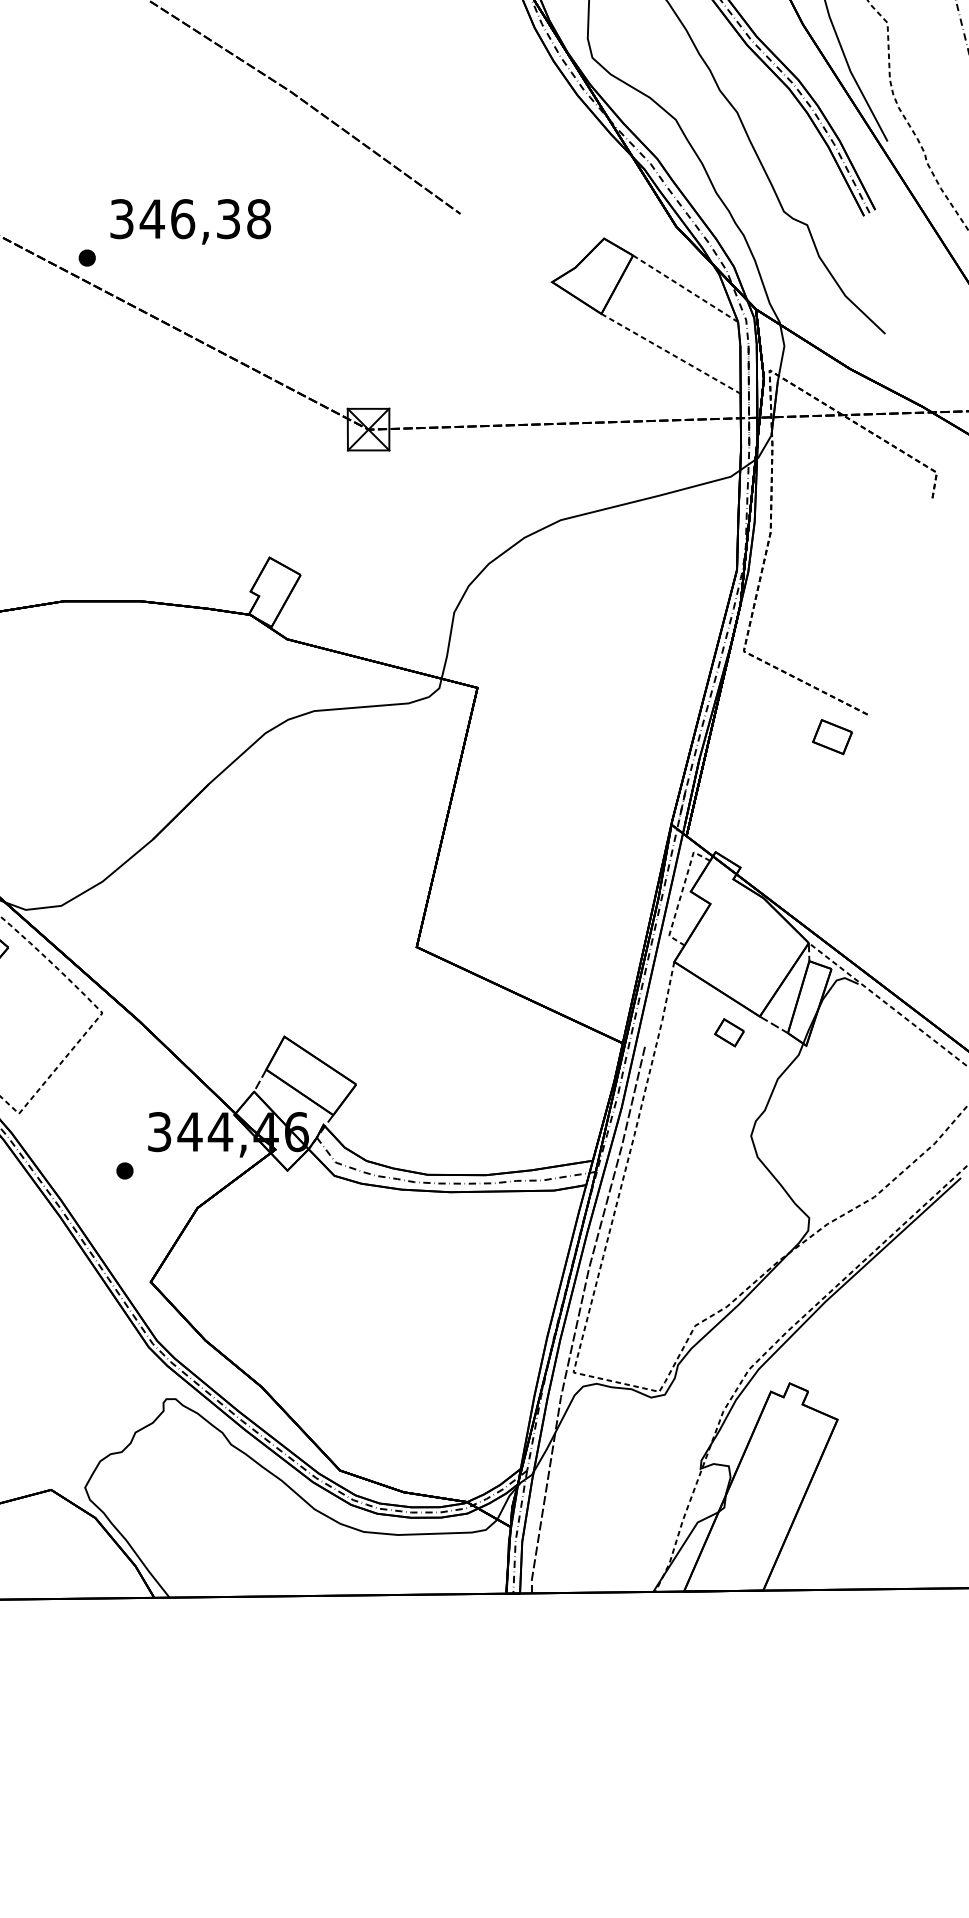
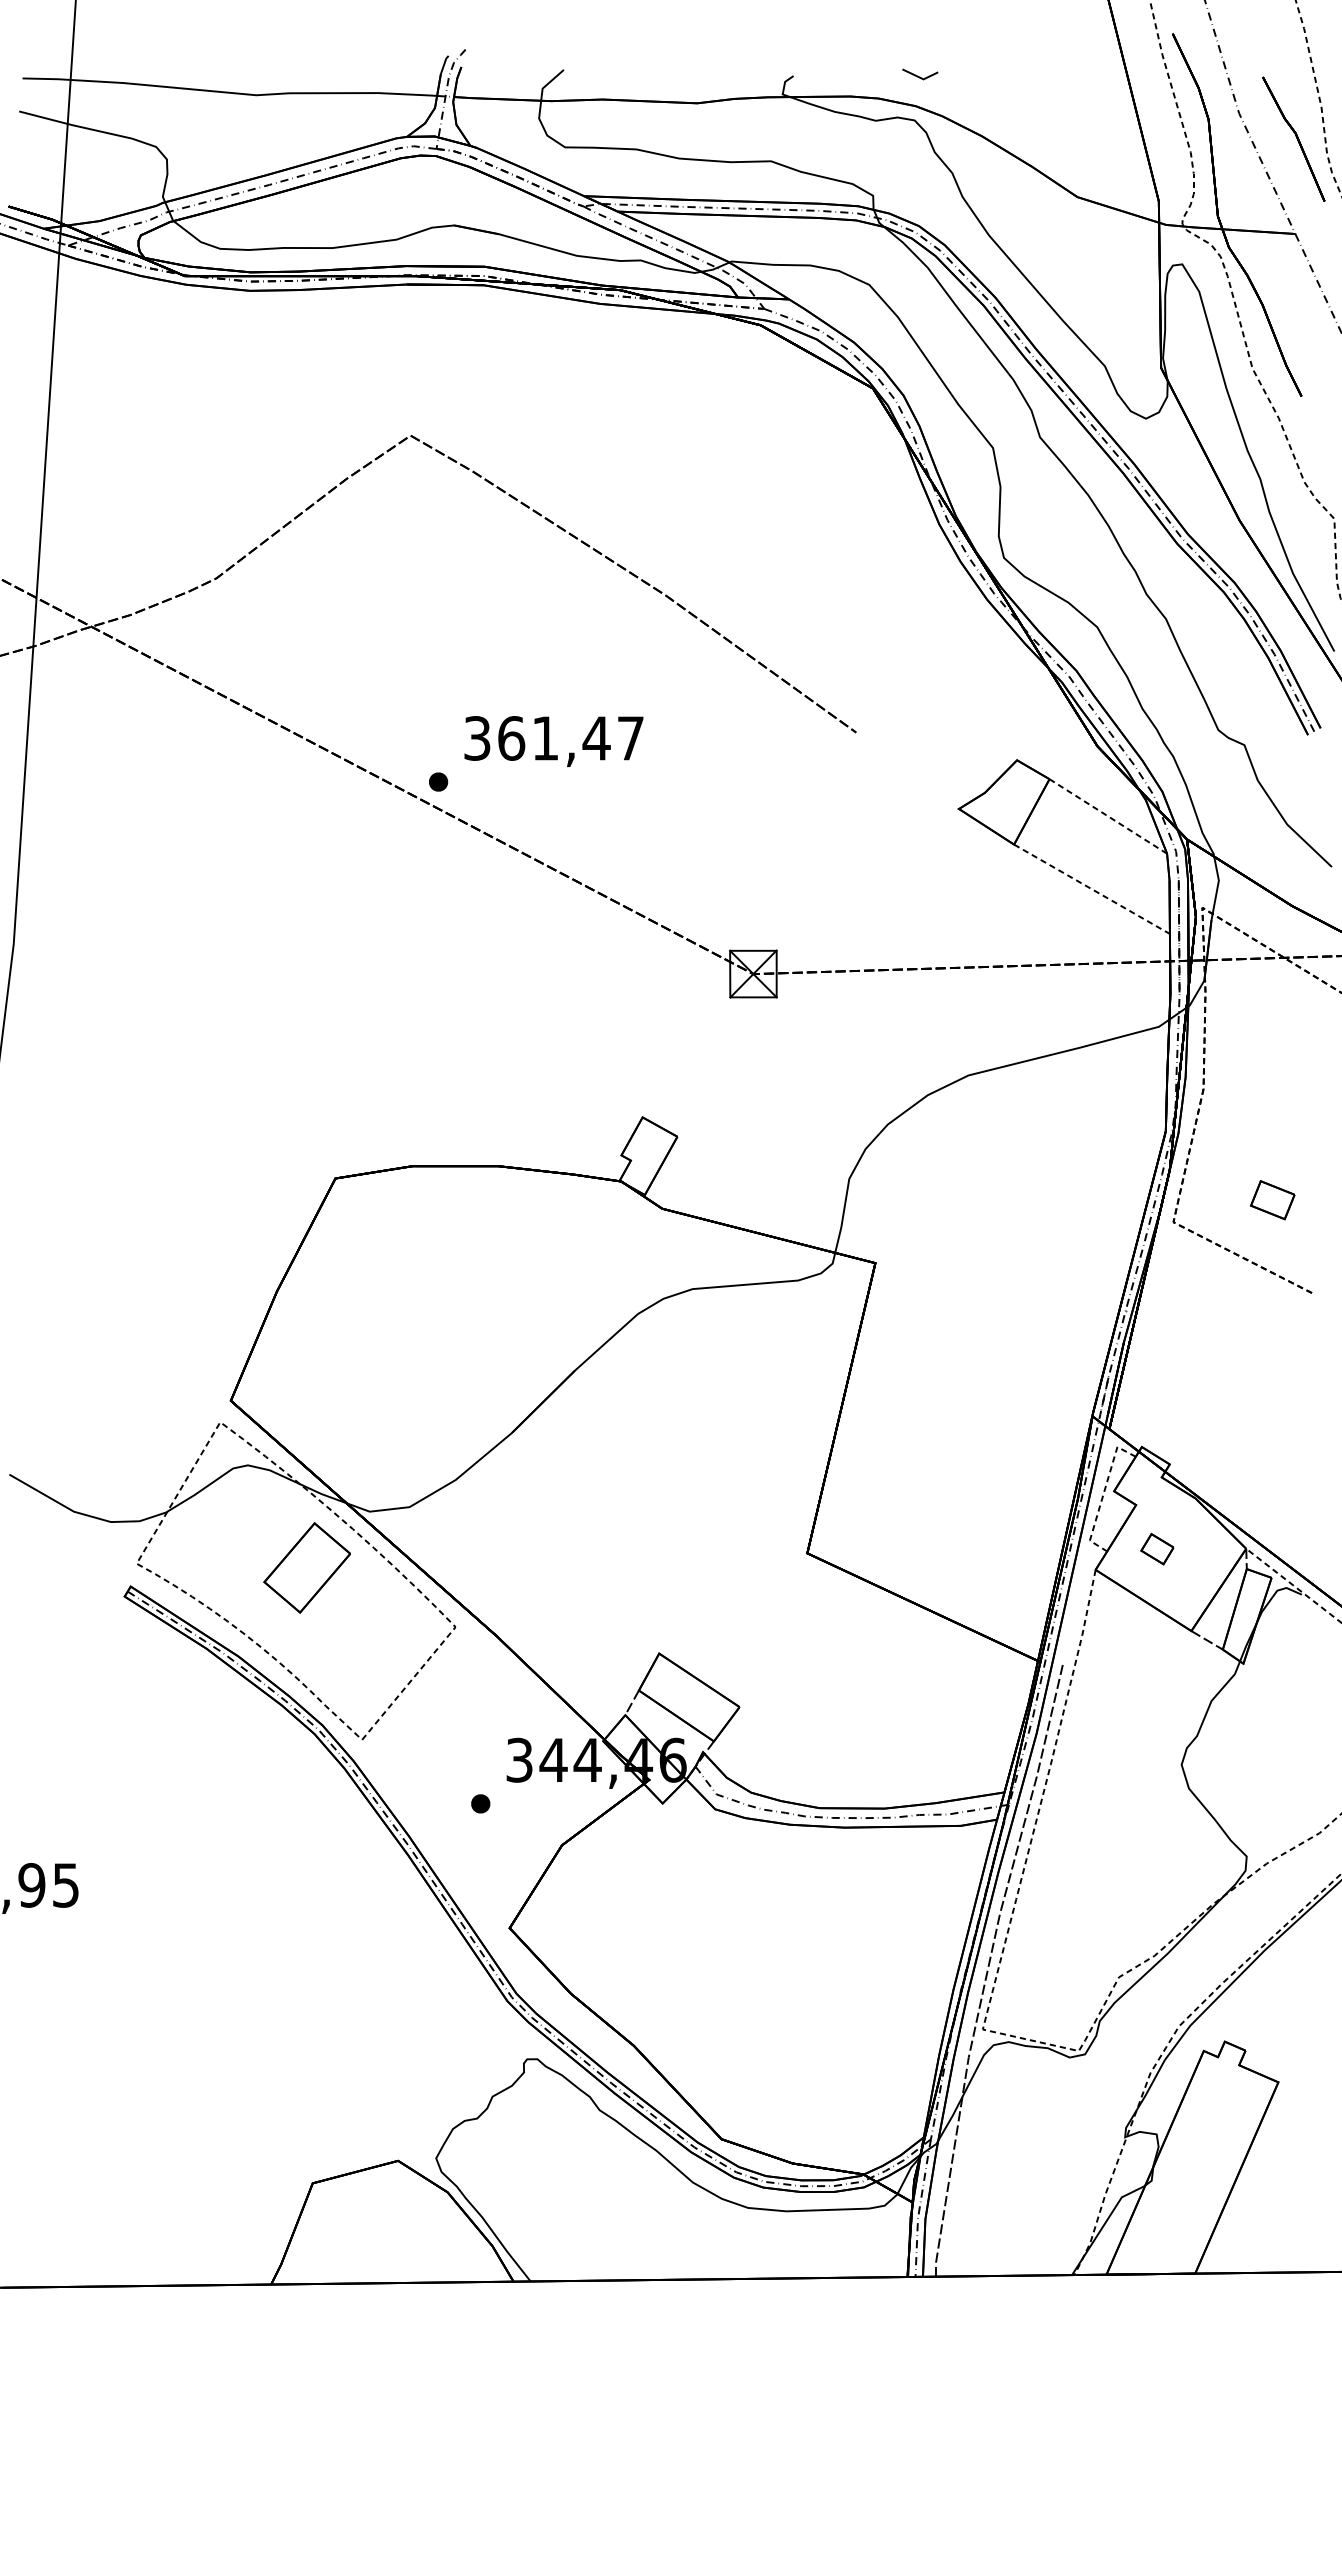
text: (205, 219) -> (570, 738), 346,38 -> 361,47
part: (832, 737) -> (1272, 1200), moved
part: (729, 1033) -> (1157, 1549), moved

